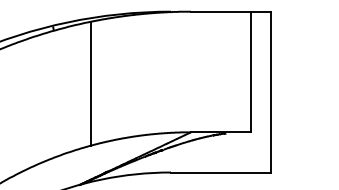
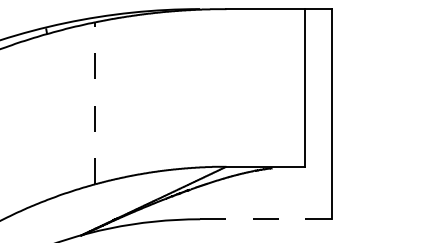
line: (90, 83) -> (94, 102), solid -> dashed
line: (221, 172) -> (266, 219), solid -> dashed

